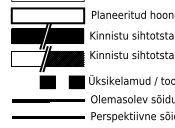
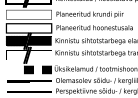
hatch: (64, 59) -> (39, 55), removed

